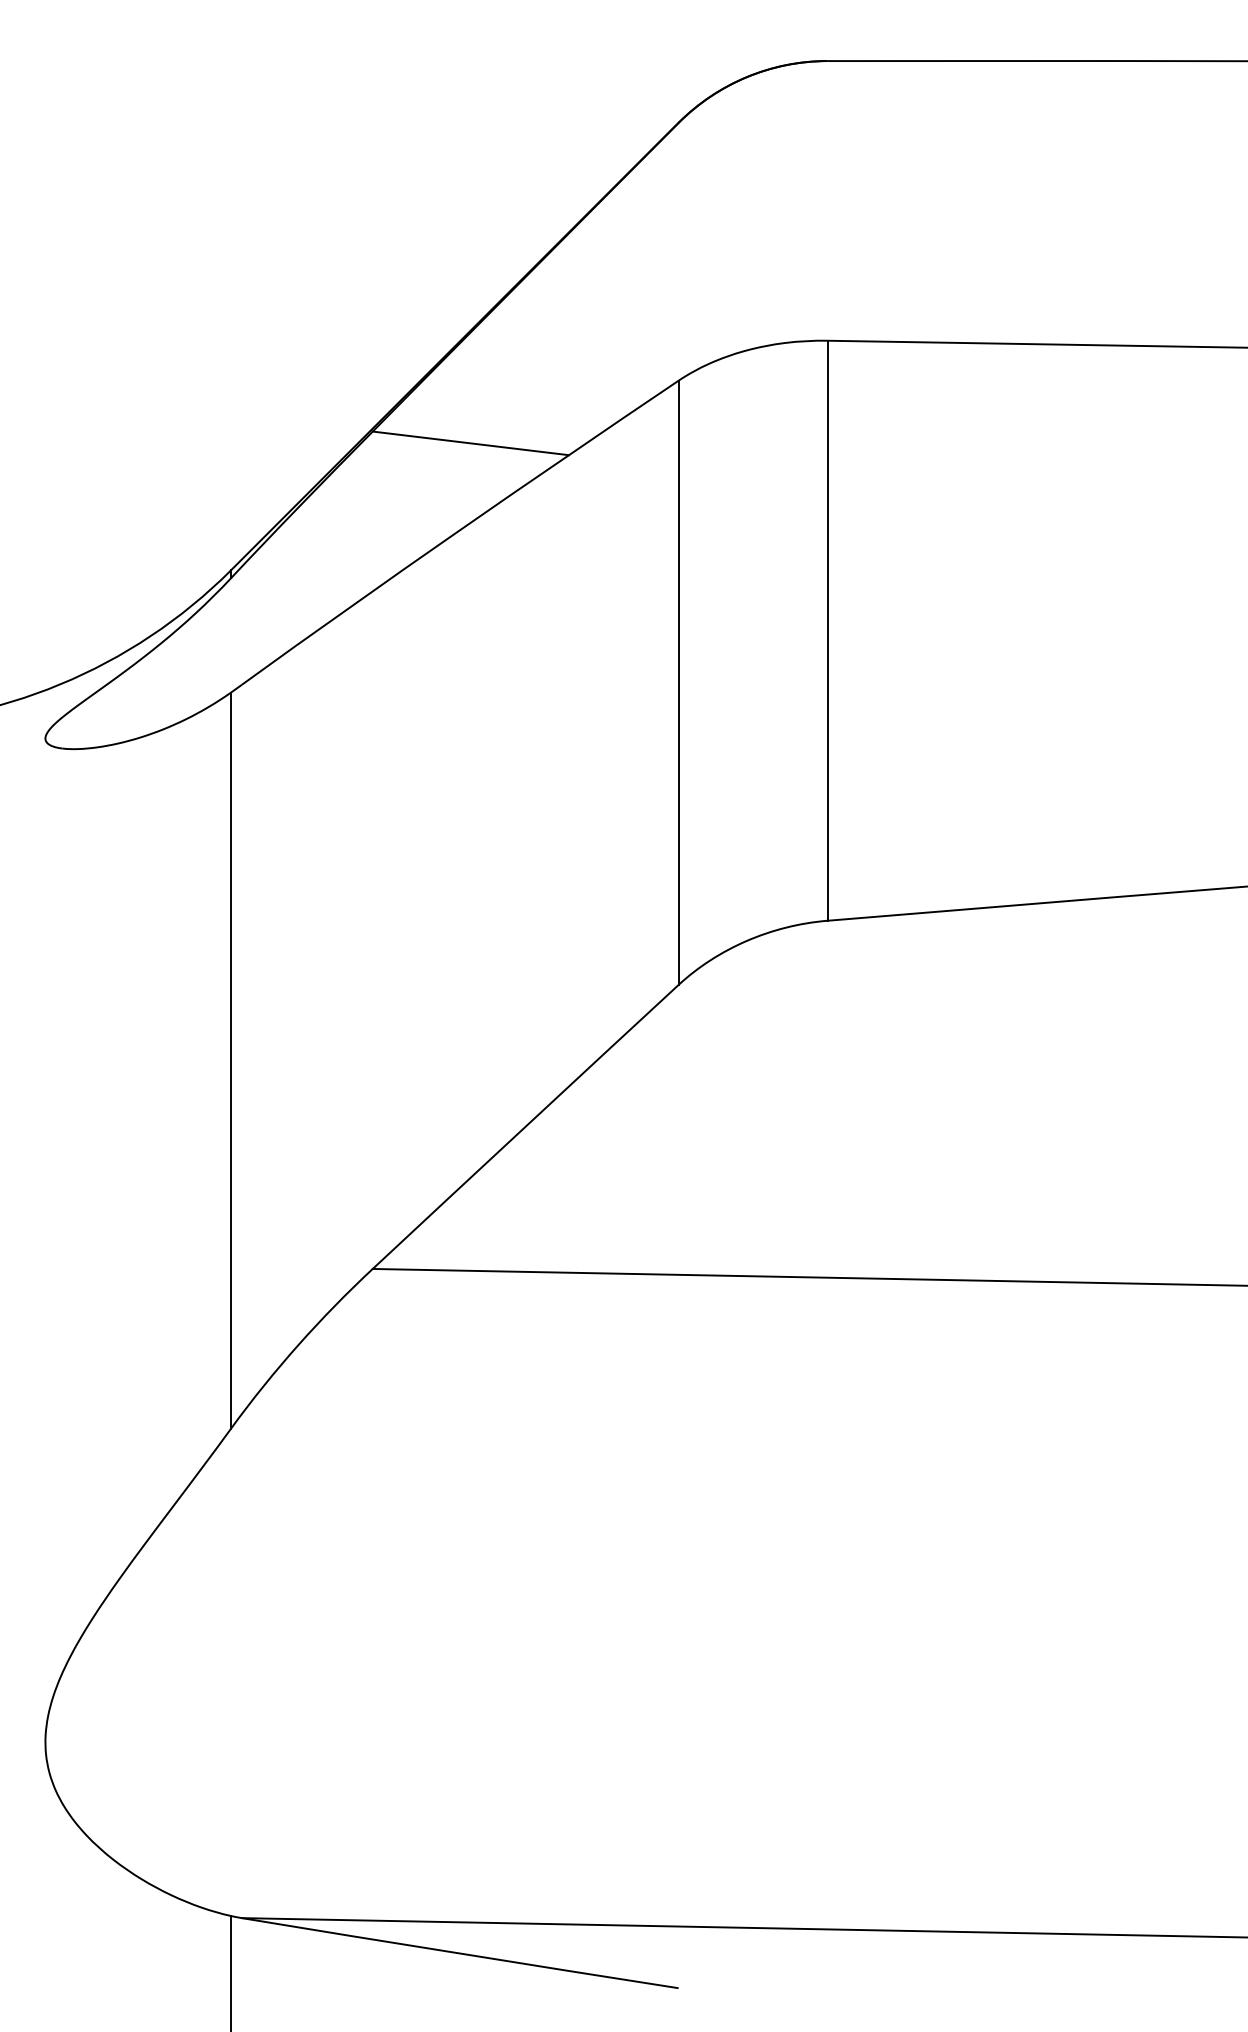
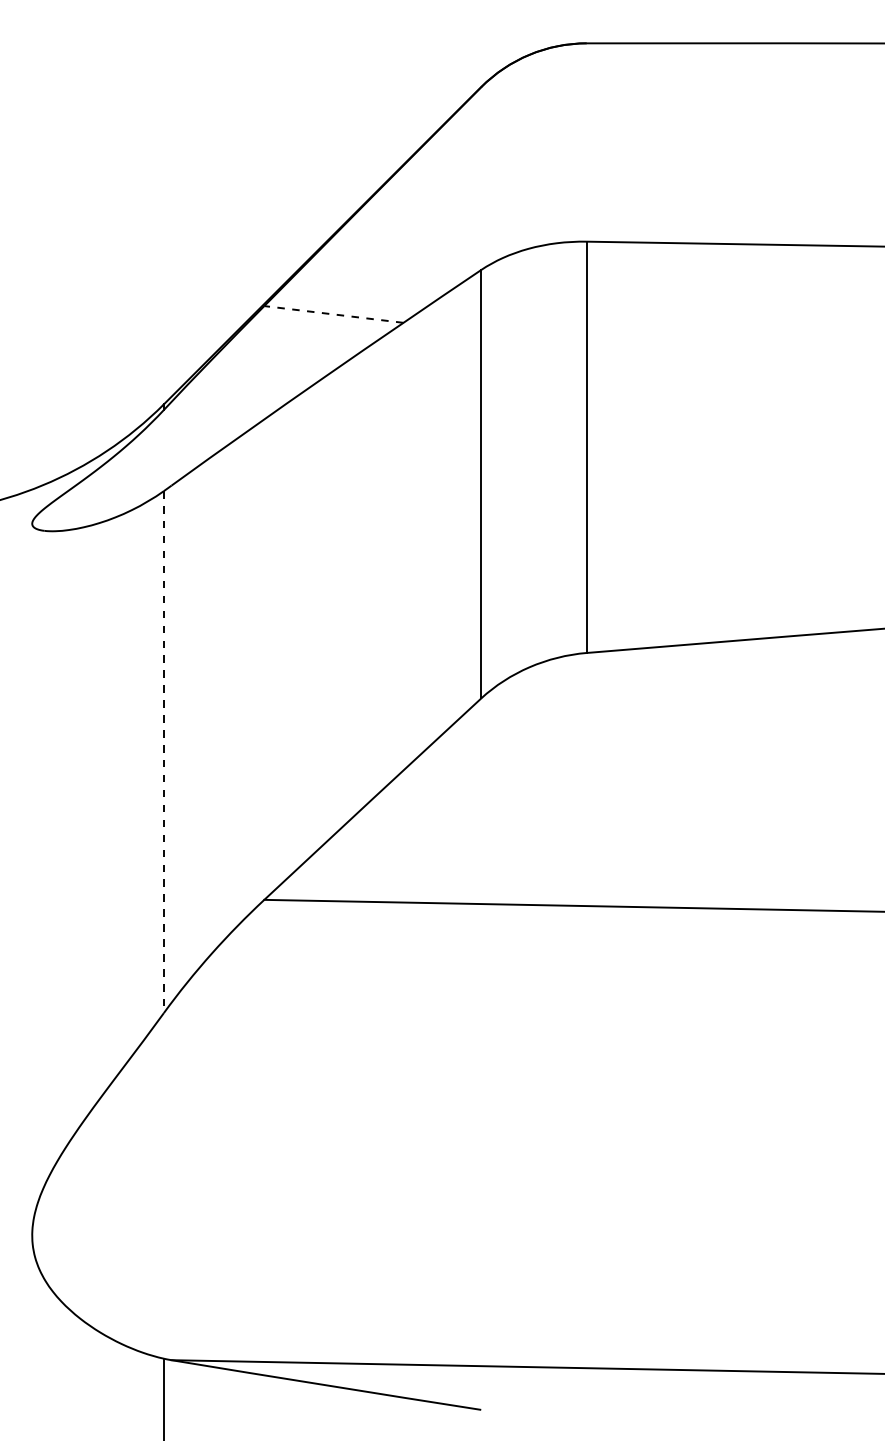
line: (470, 443) -> (333, 314), solid -> dashed
line: (231, 1061) -> (164, 752), solid -> dashed

